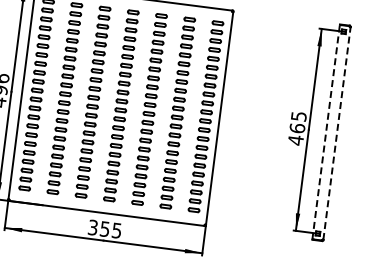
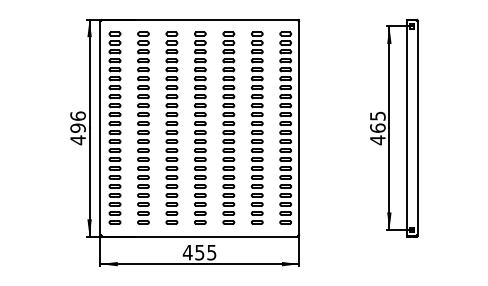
line: (325, 132) -> (406, 128), dashed -> solid
line: (336, 132) -> (417, 127), dashed -> solid
text: (92, 227) -> (187, 252), 355 -> 455

